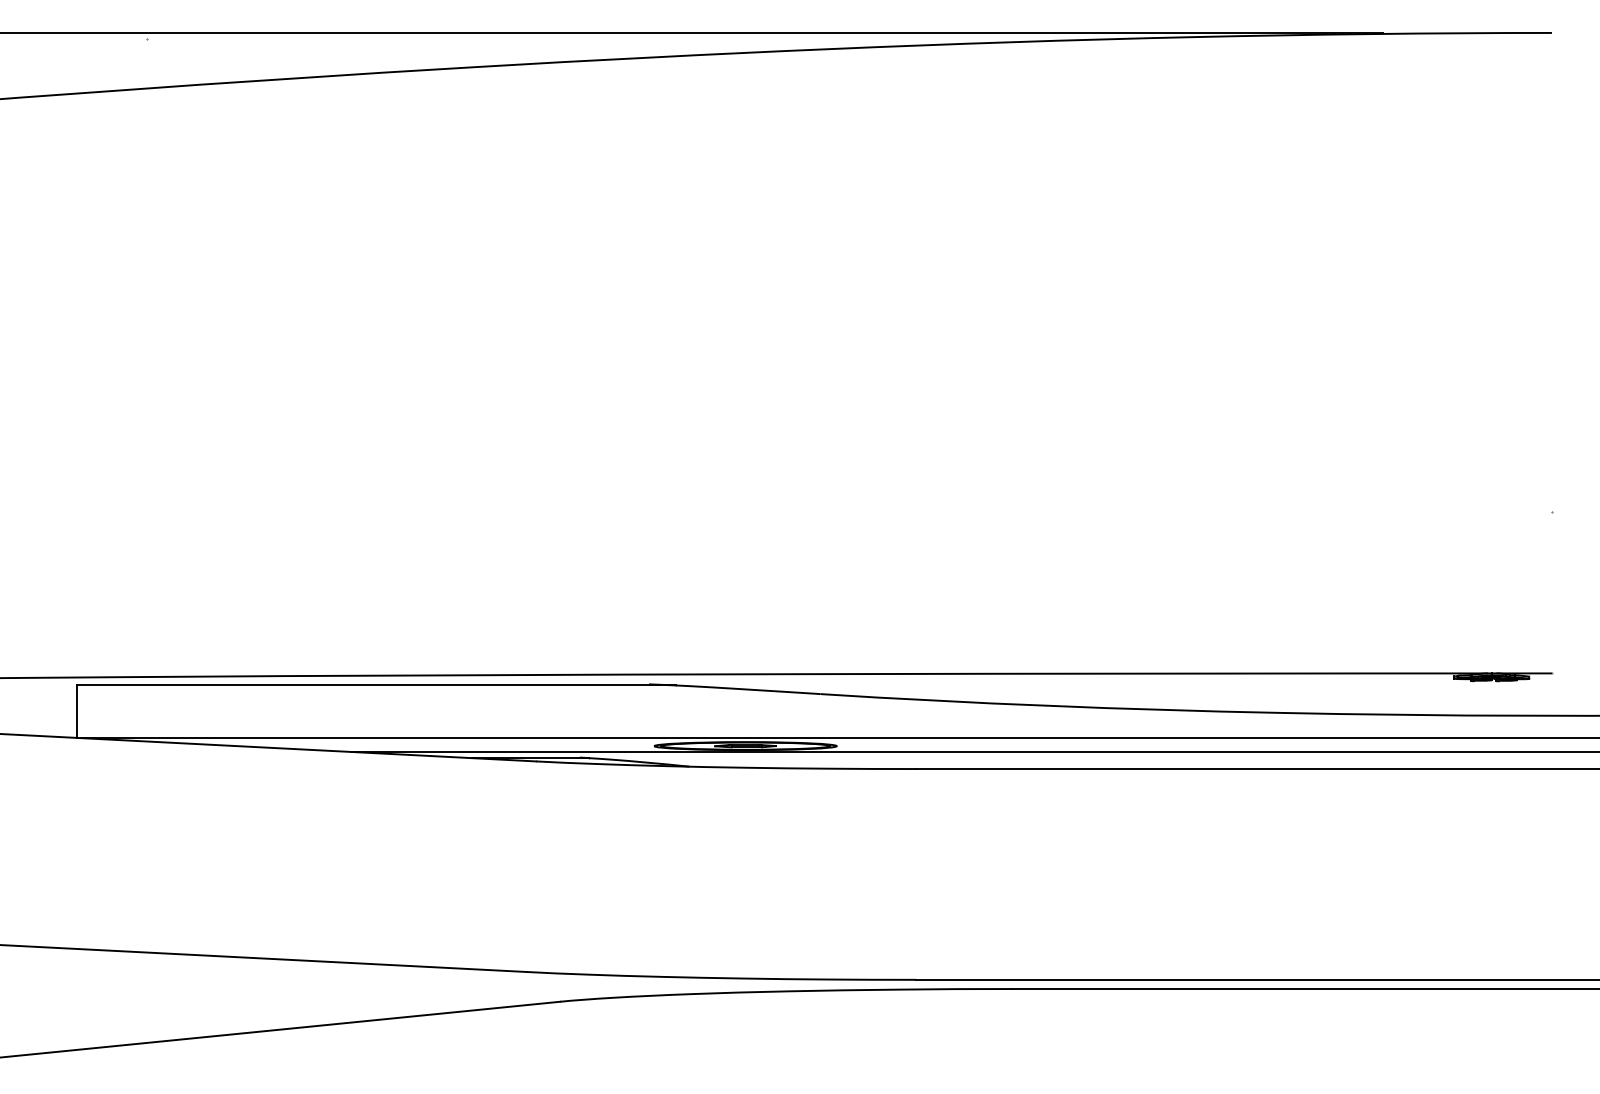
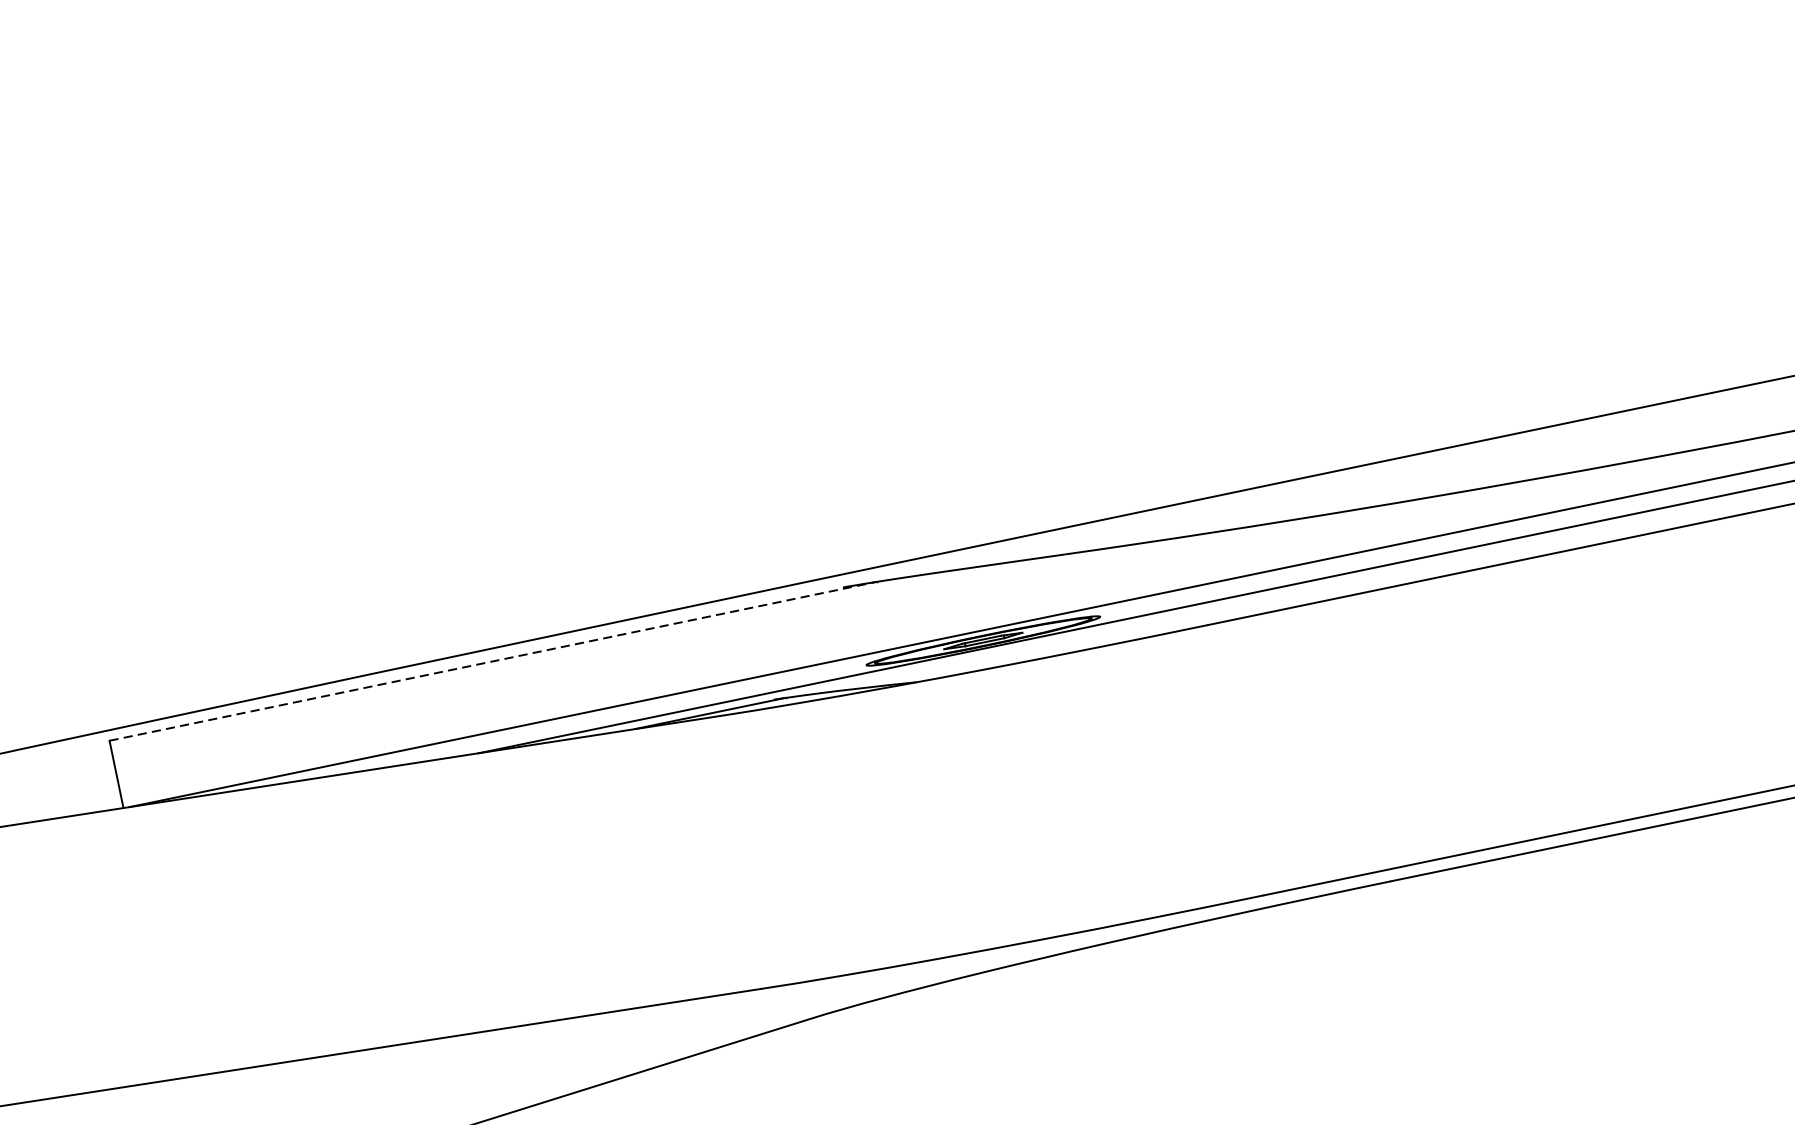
line: (376, 685) -> (493, 661), solid -> dashed

